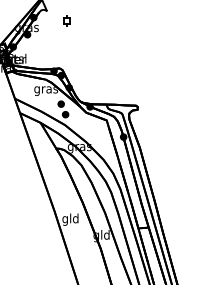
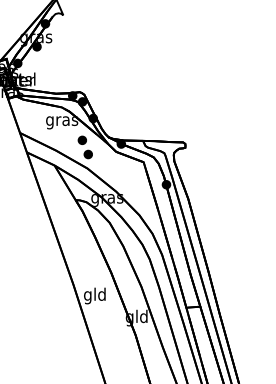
part: (66, 21) -> (89, 28), removed

